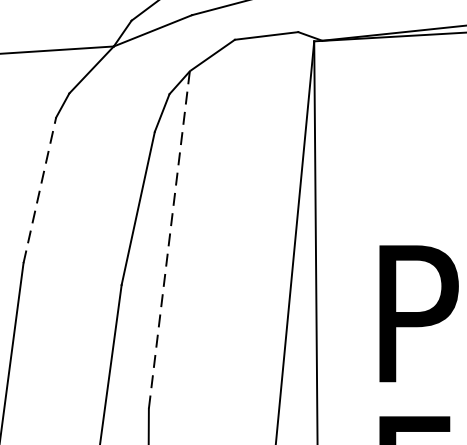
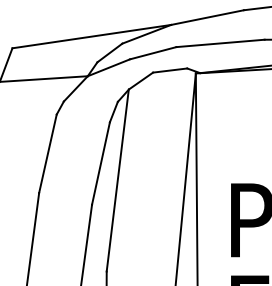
line: (40, 189) -> (48, 153), dashed -> solid
line: (168, 239) -> (117, 180), dashed -> solid

